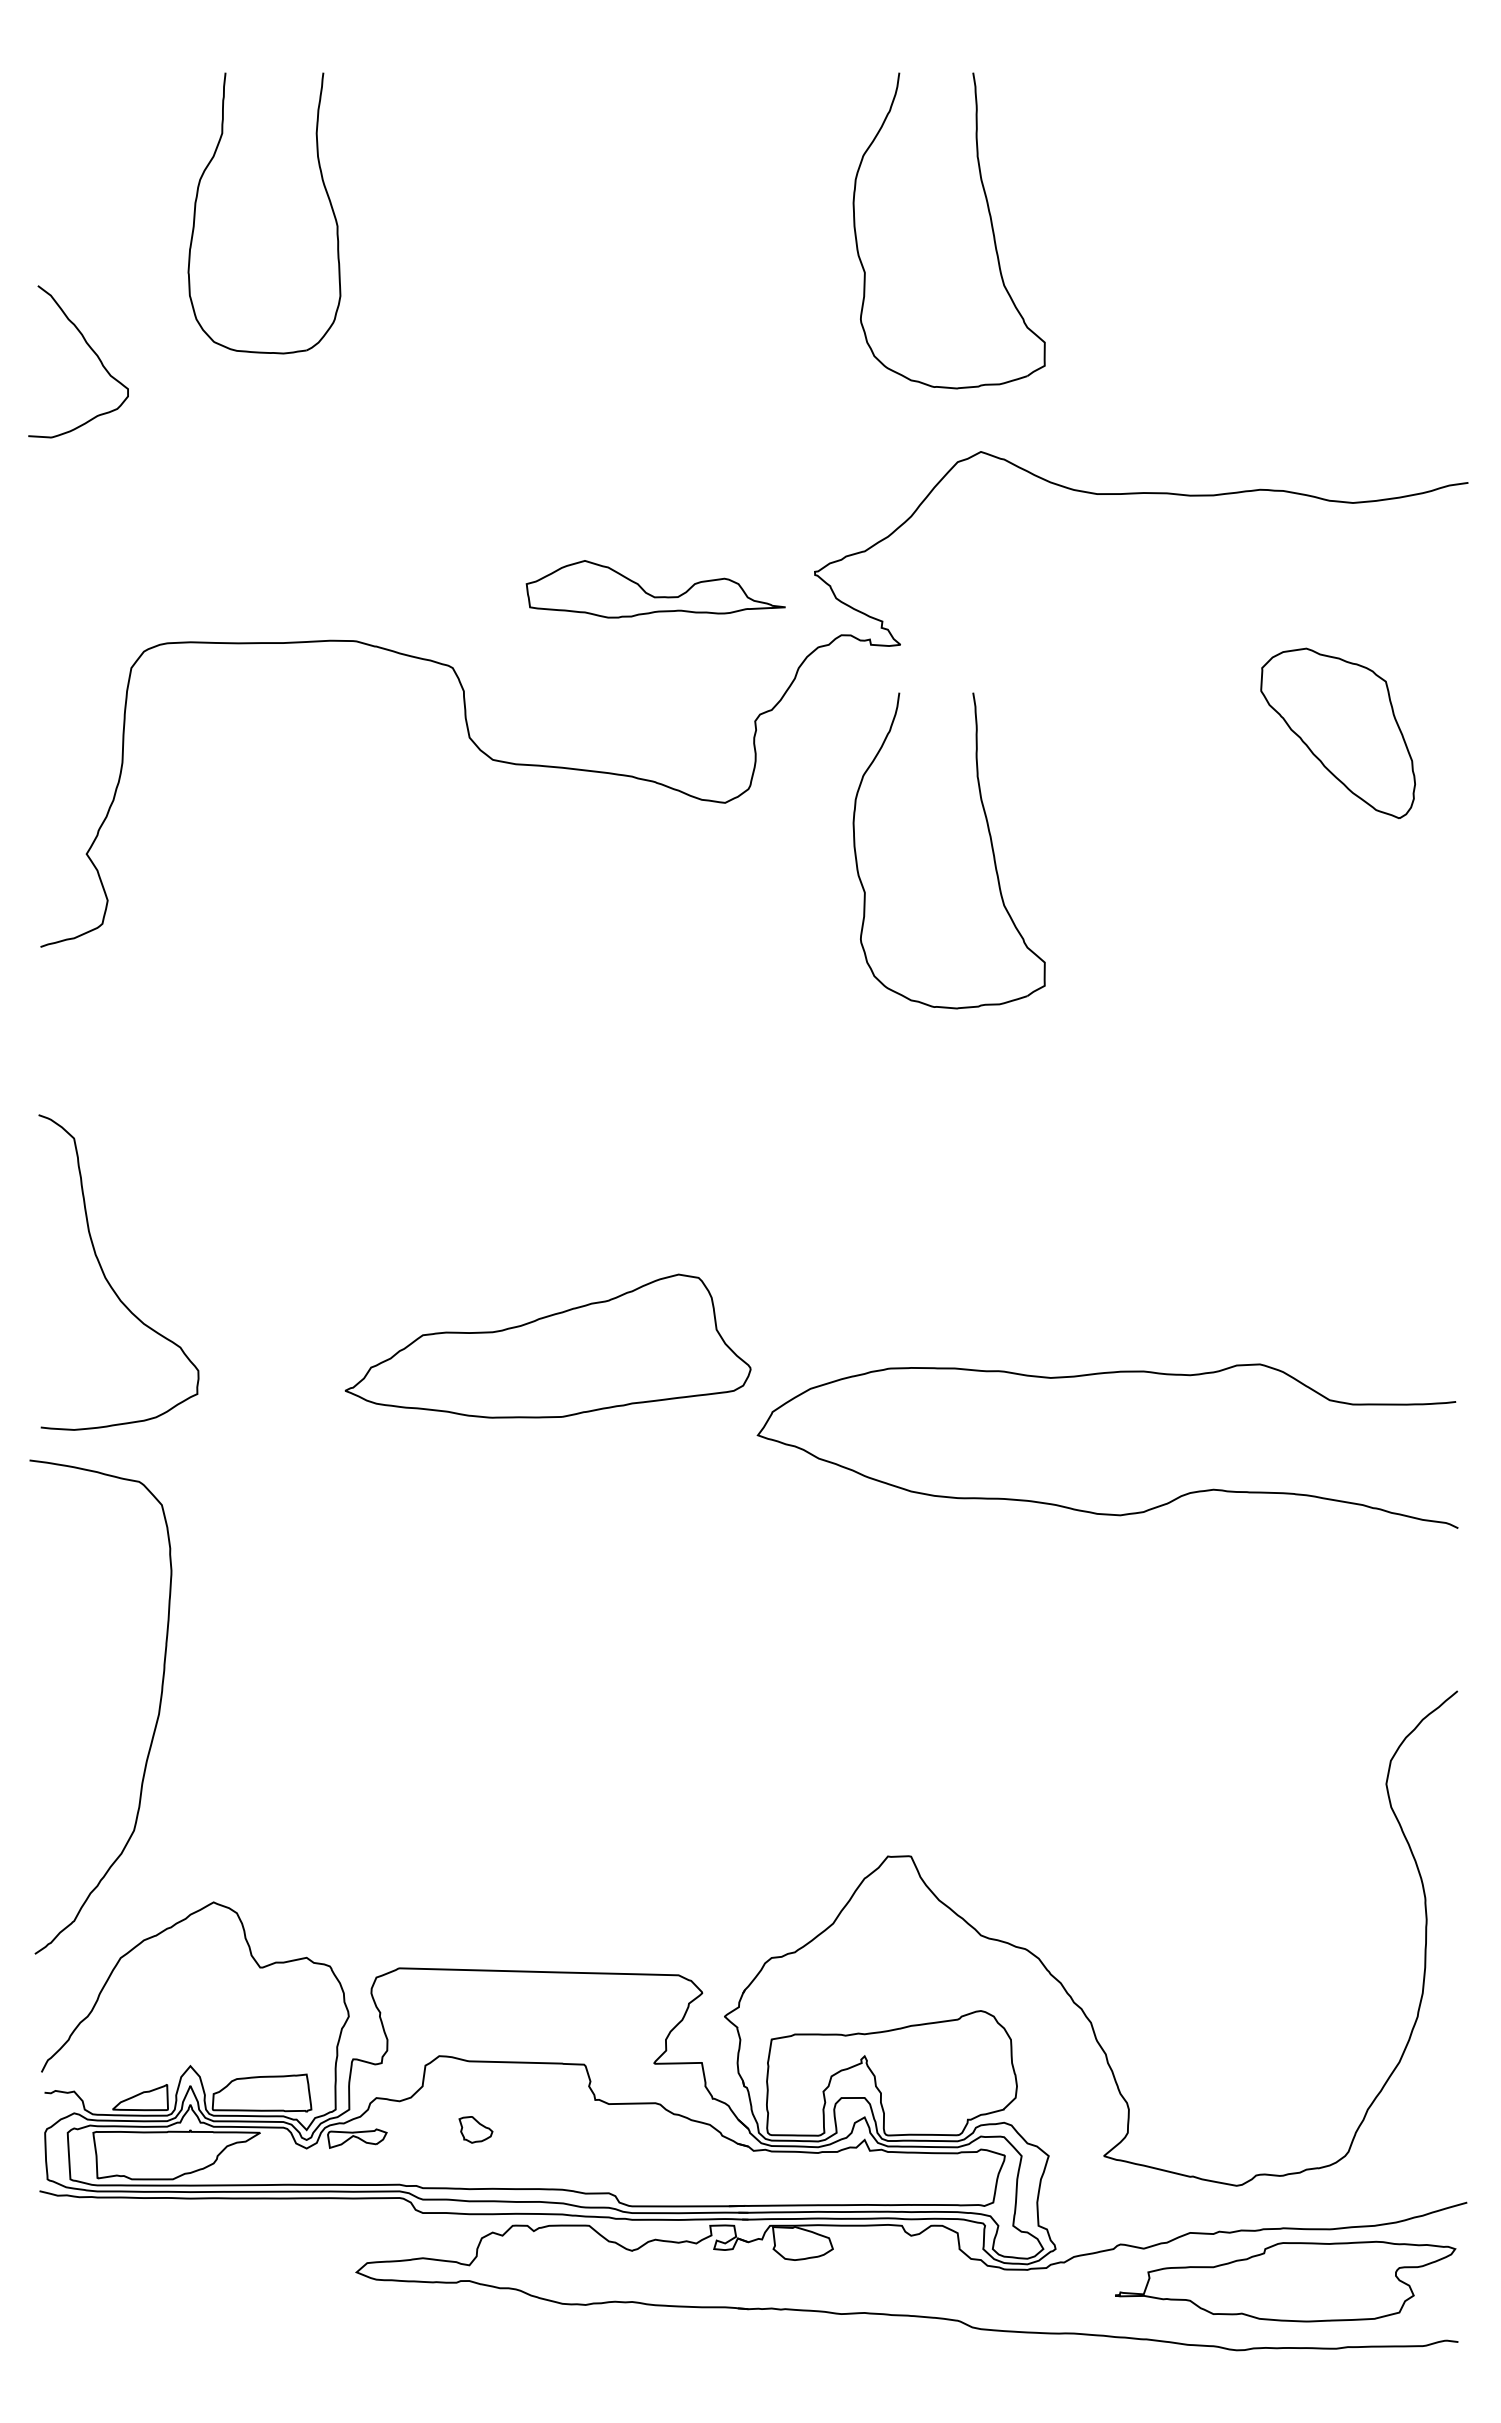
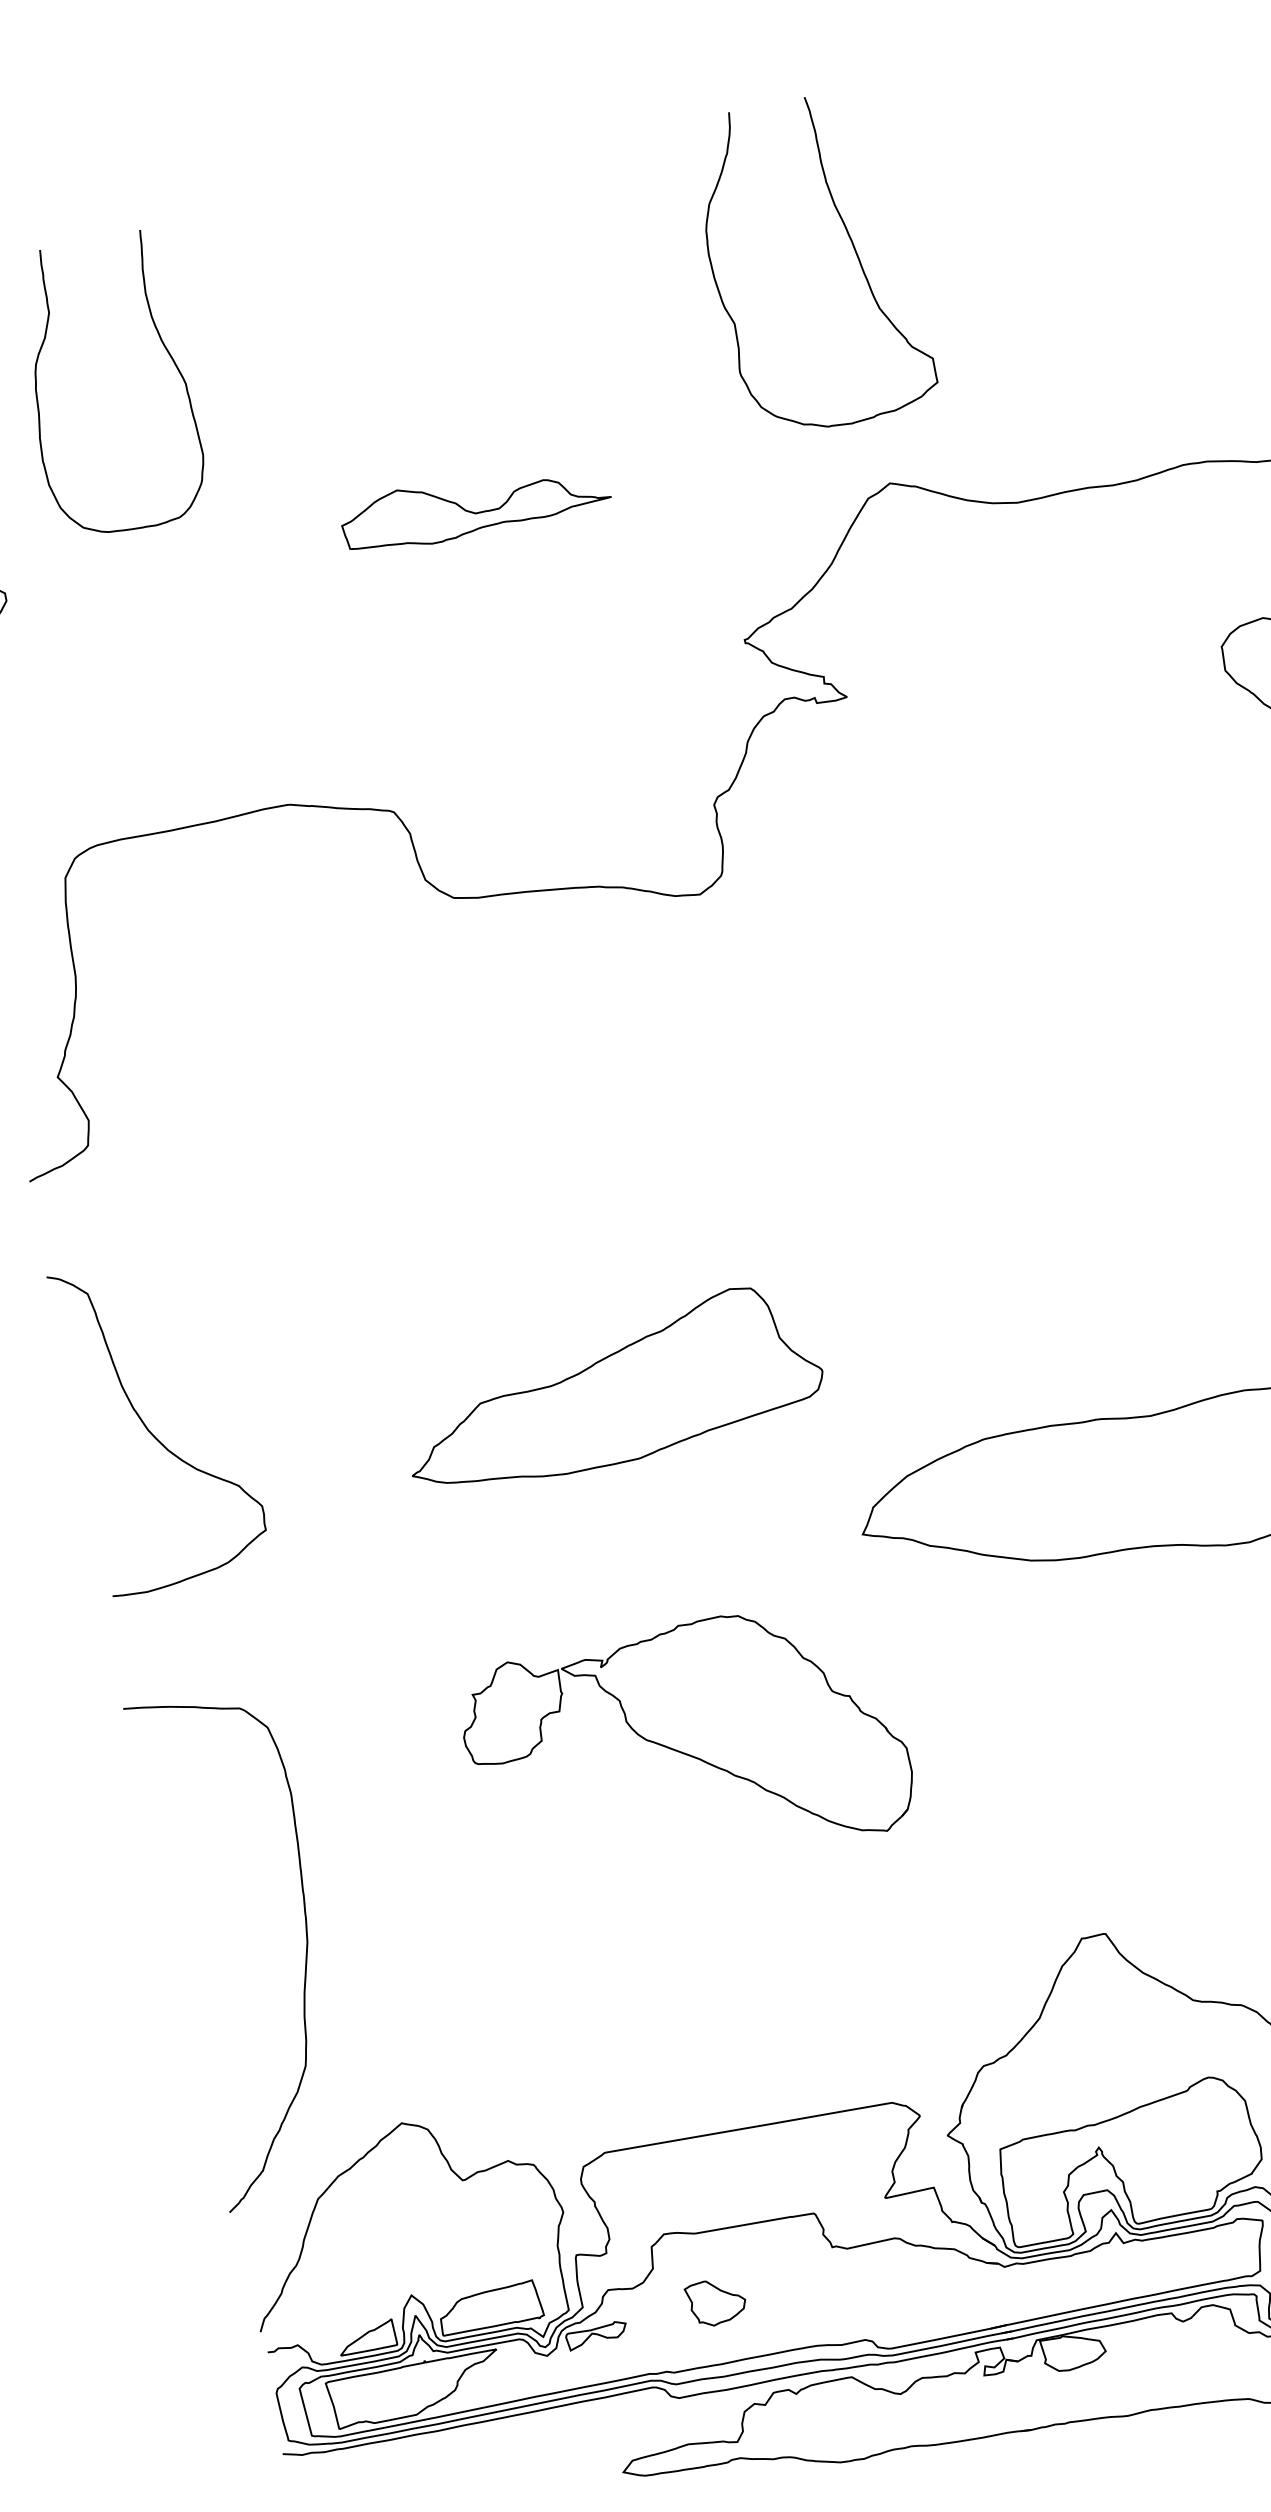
part: (653, 595) -> (474, 511), moved
part: (990, 843) -> (979, 881), removed
curve: (108, 1280) -> (151, 1432), moved
part: (547, 1345) -> (609, 1388), moved
part: (551, 1601) -> (685, 1746), added
part: (475, 2129) -> (715, 2301), size x1.67

